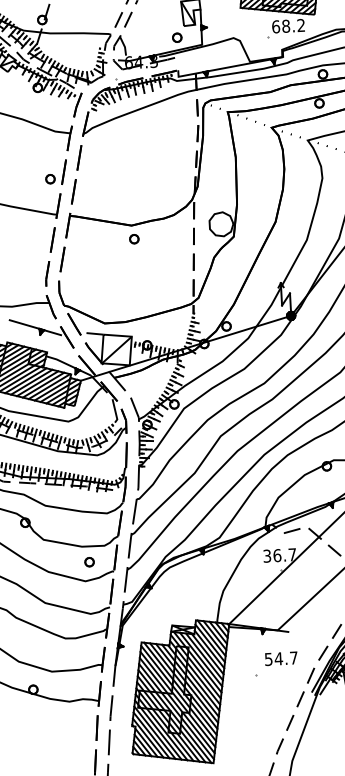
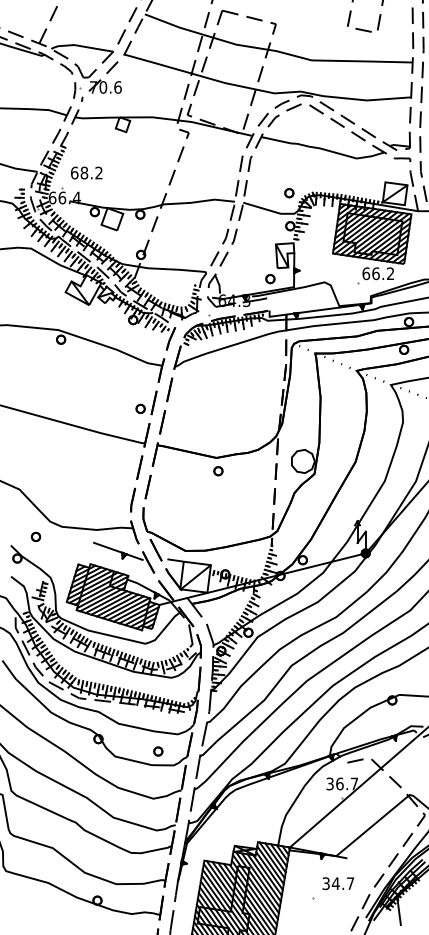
text: (285, 26) -> (375, 273), 68.2 -> 66.2
part: (89, 562) -> (158, 751), moved
text: (268, 659) -> (325, 883), 54.7 -> 34.7

